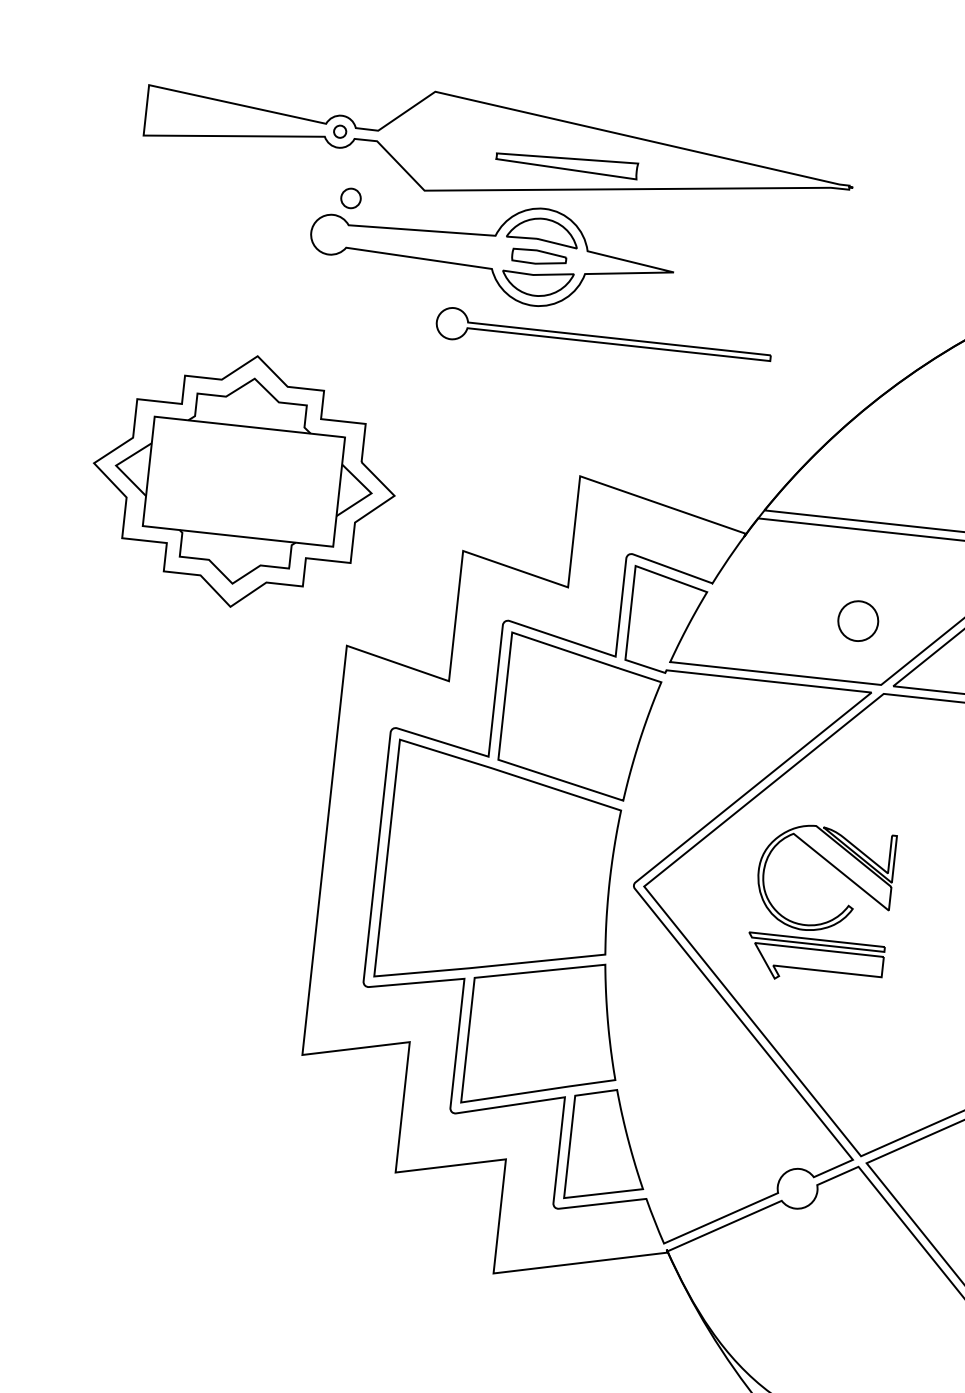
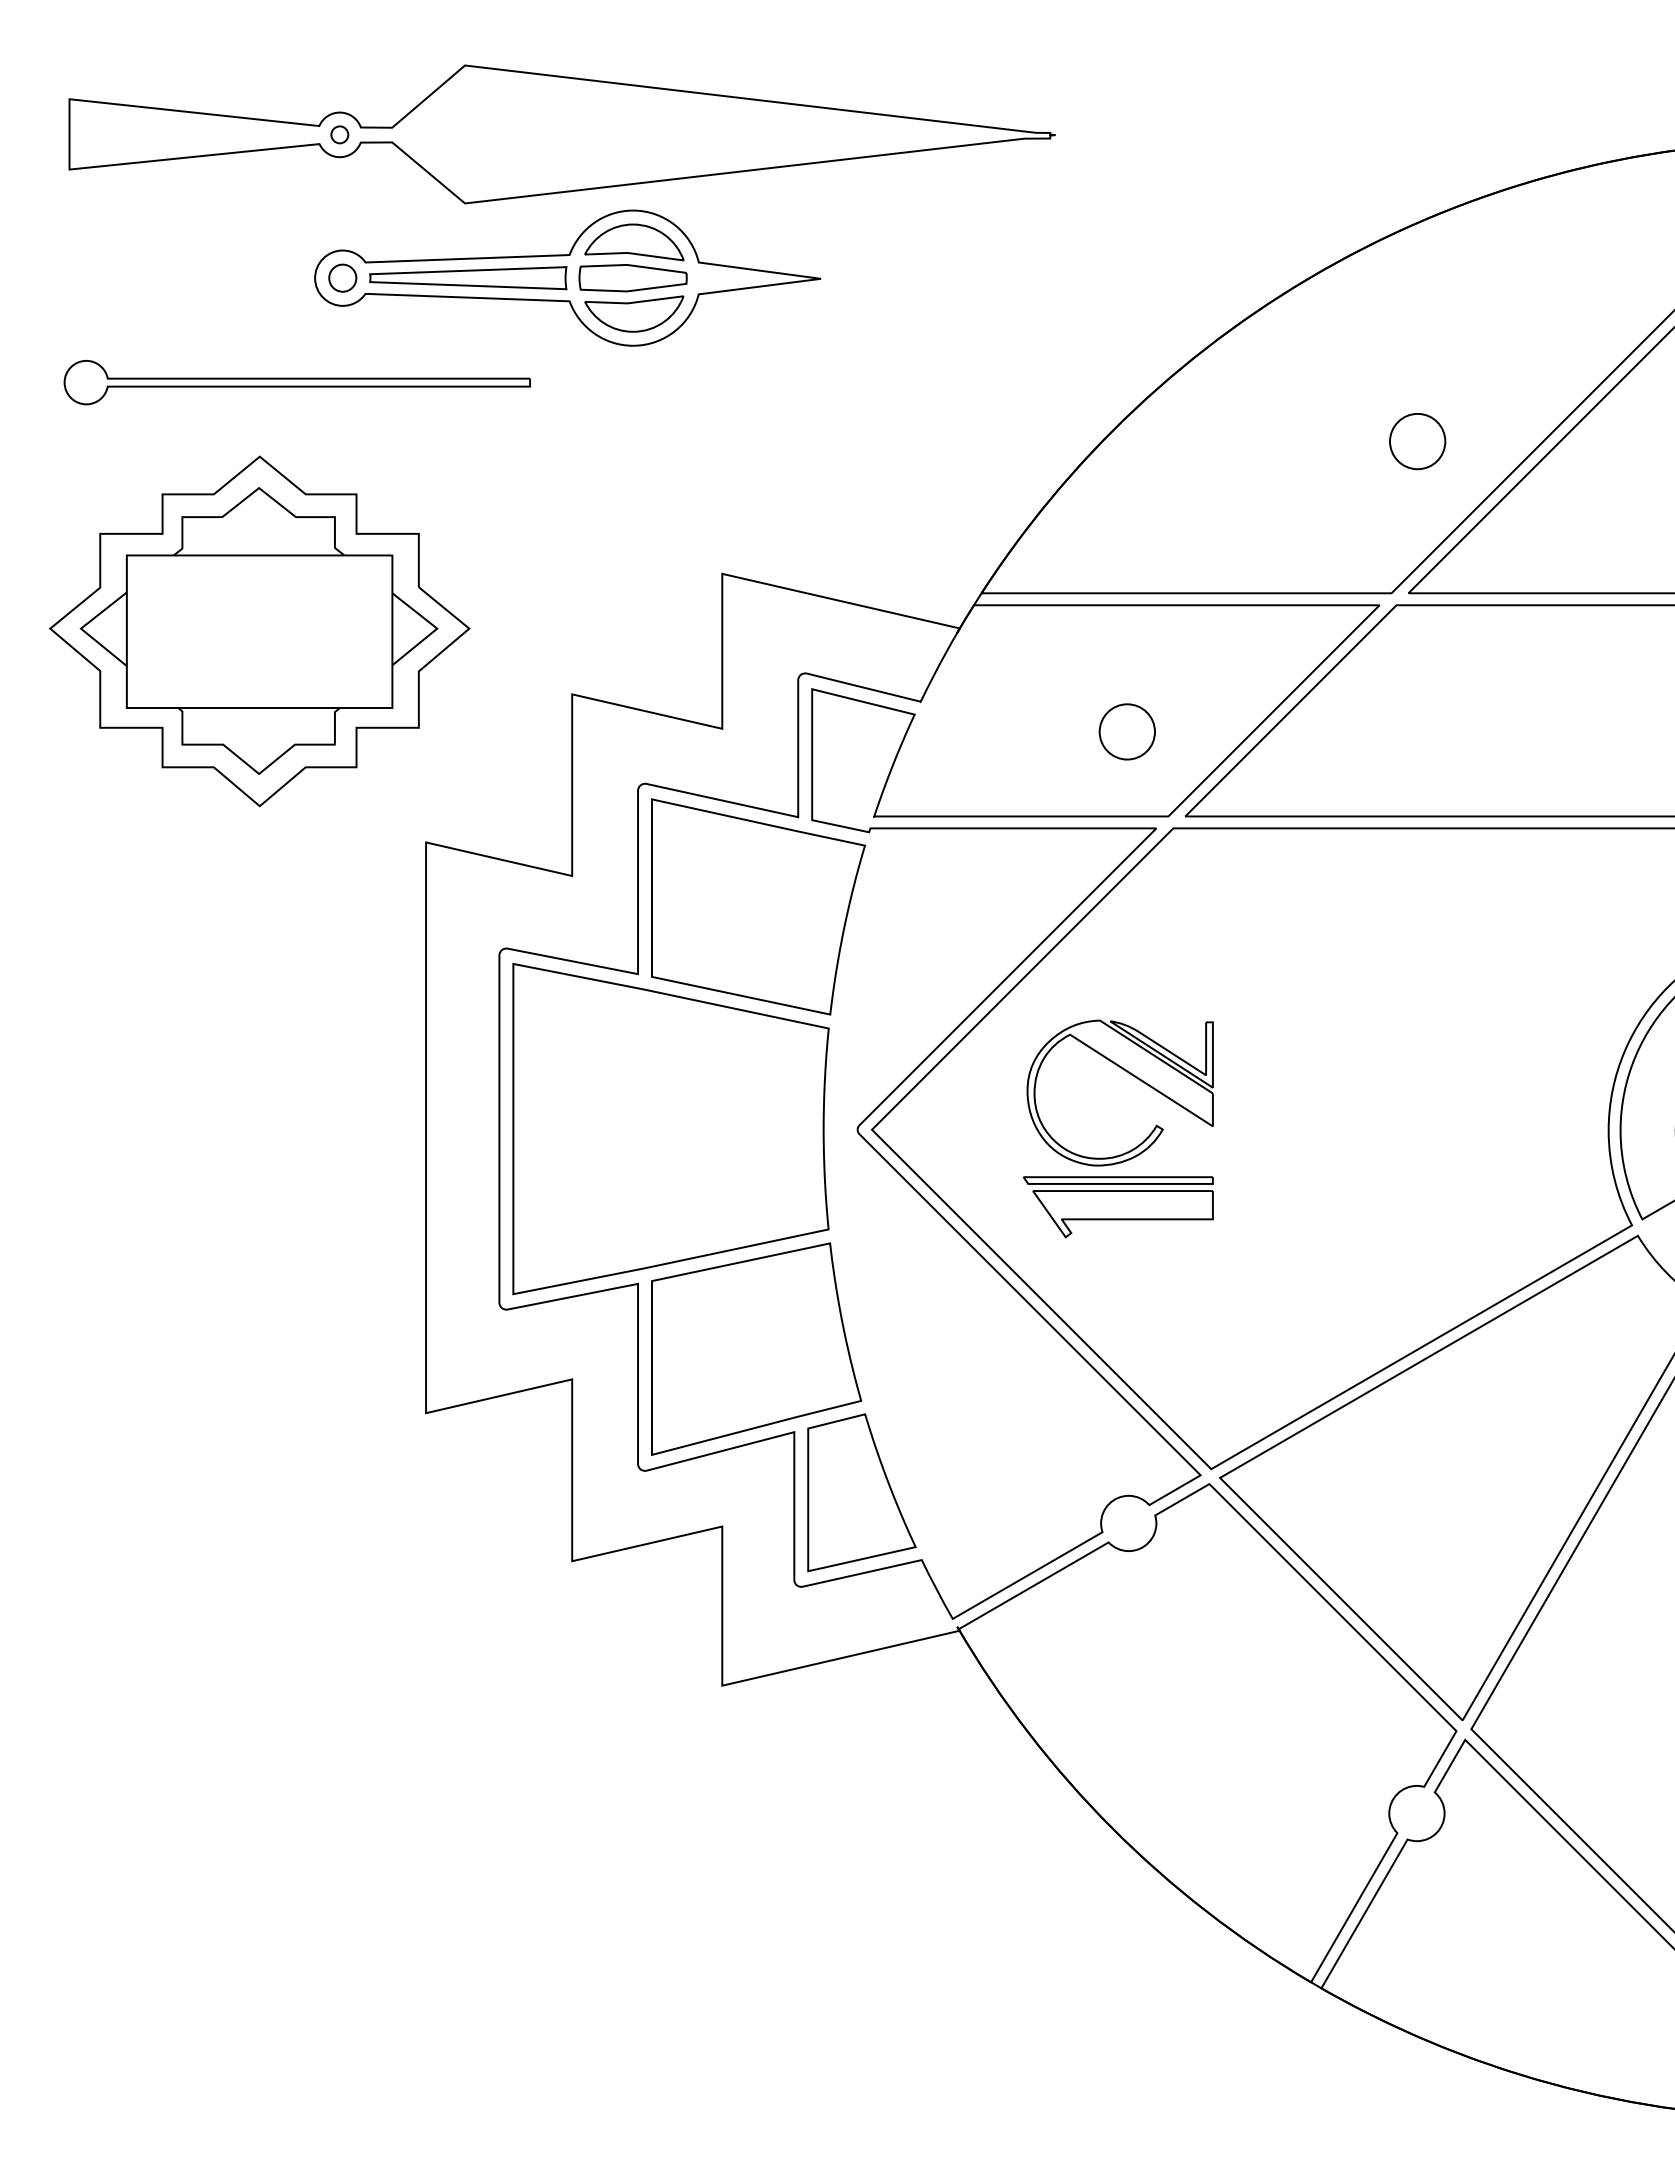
part: (567, 164) -> (468, 278), moved
part: (350, 197) -> (342, 277), moved
part: (538, 257) -> (632, 278), size x1.43
part: (603, 339) -> (296, 382), moved

